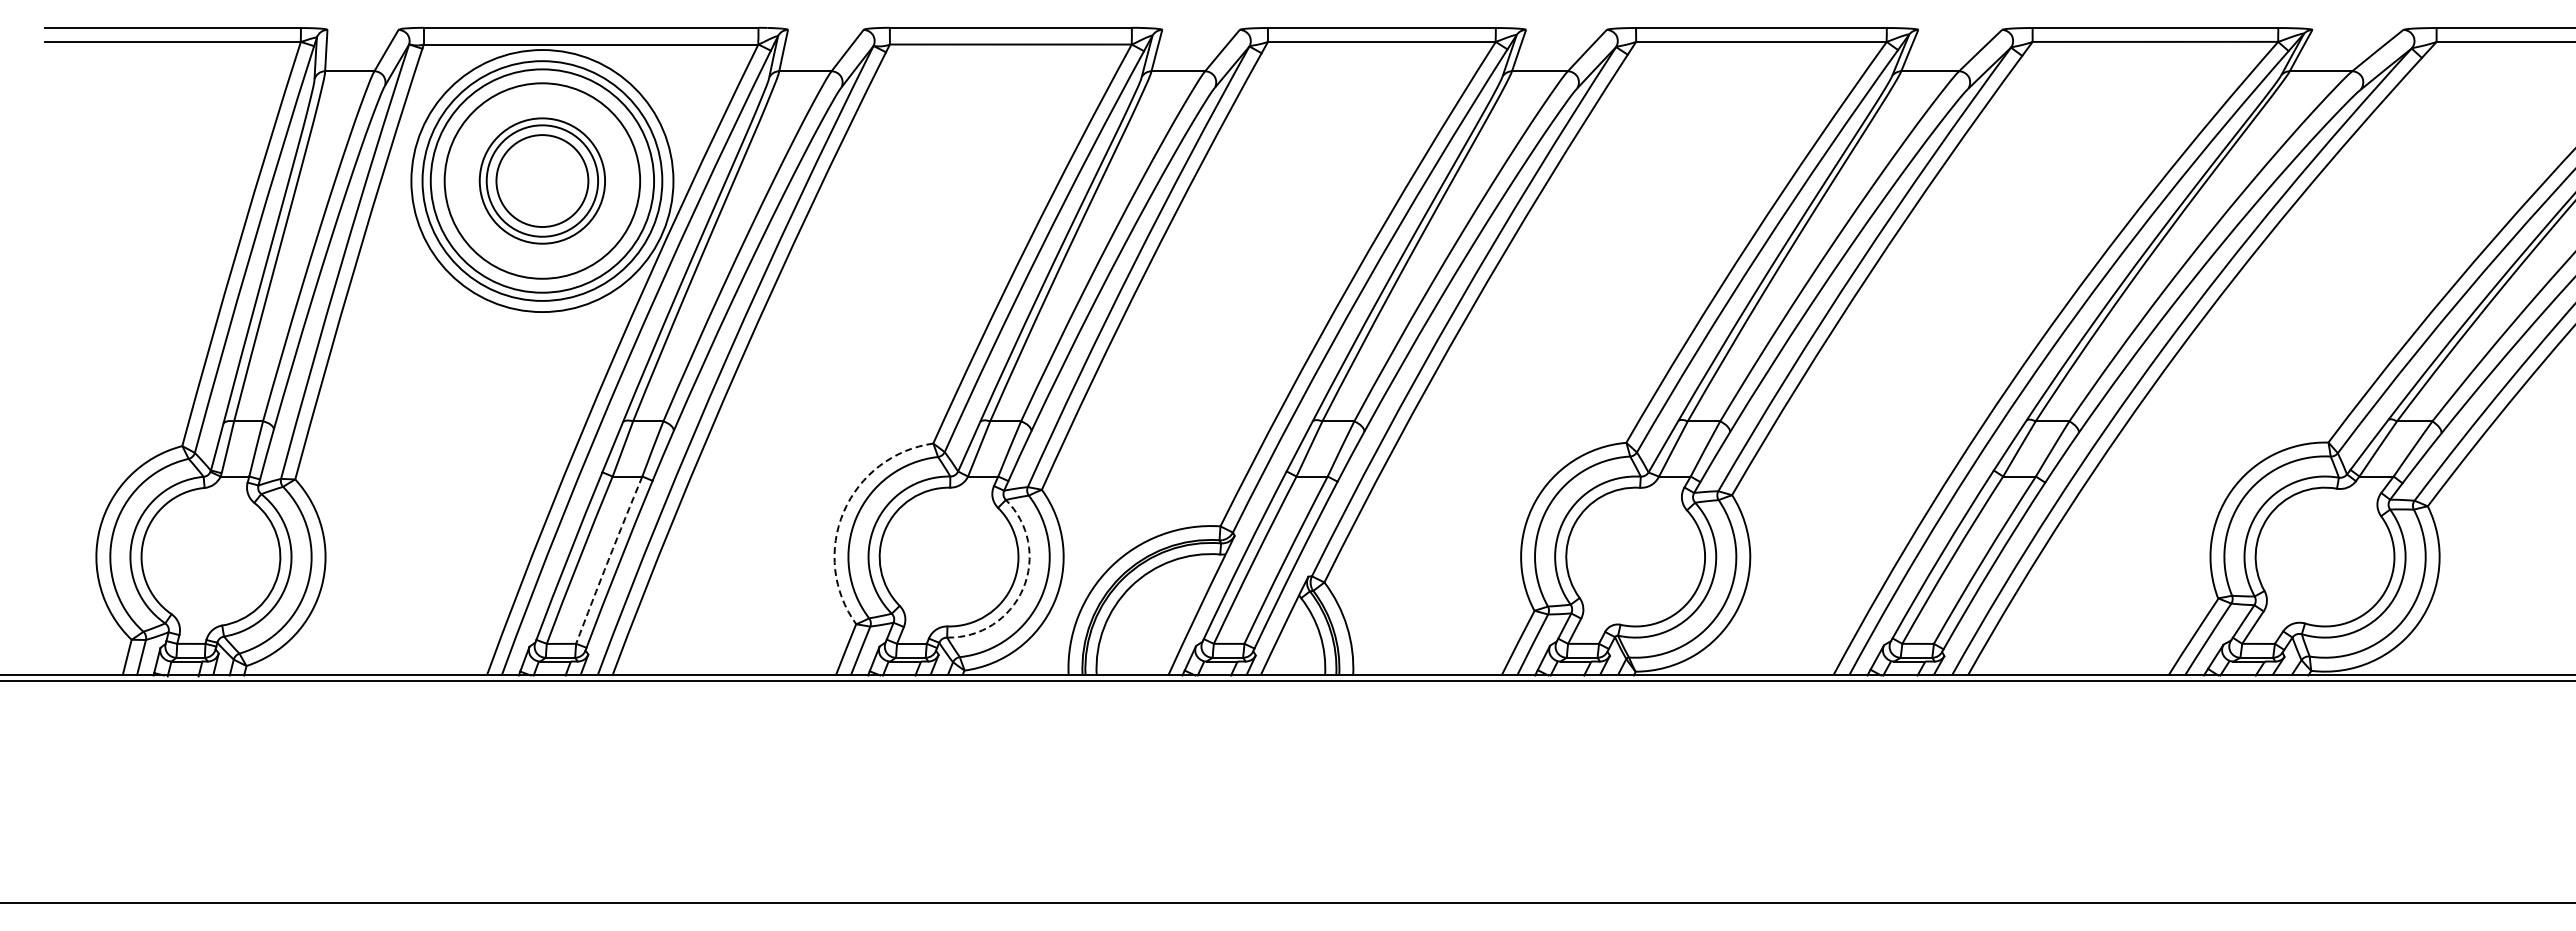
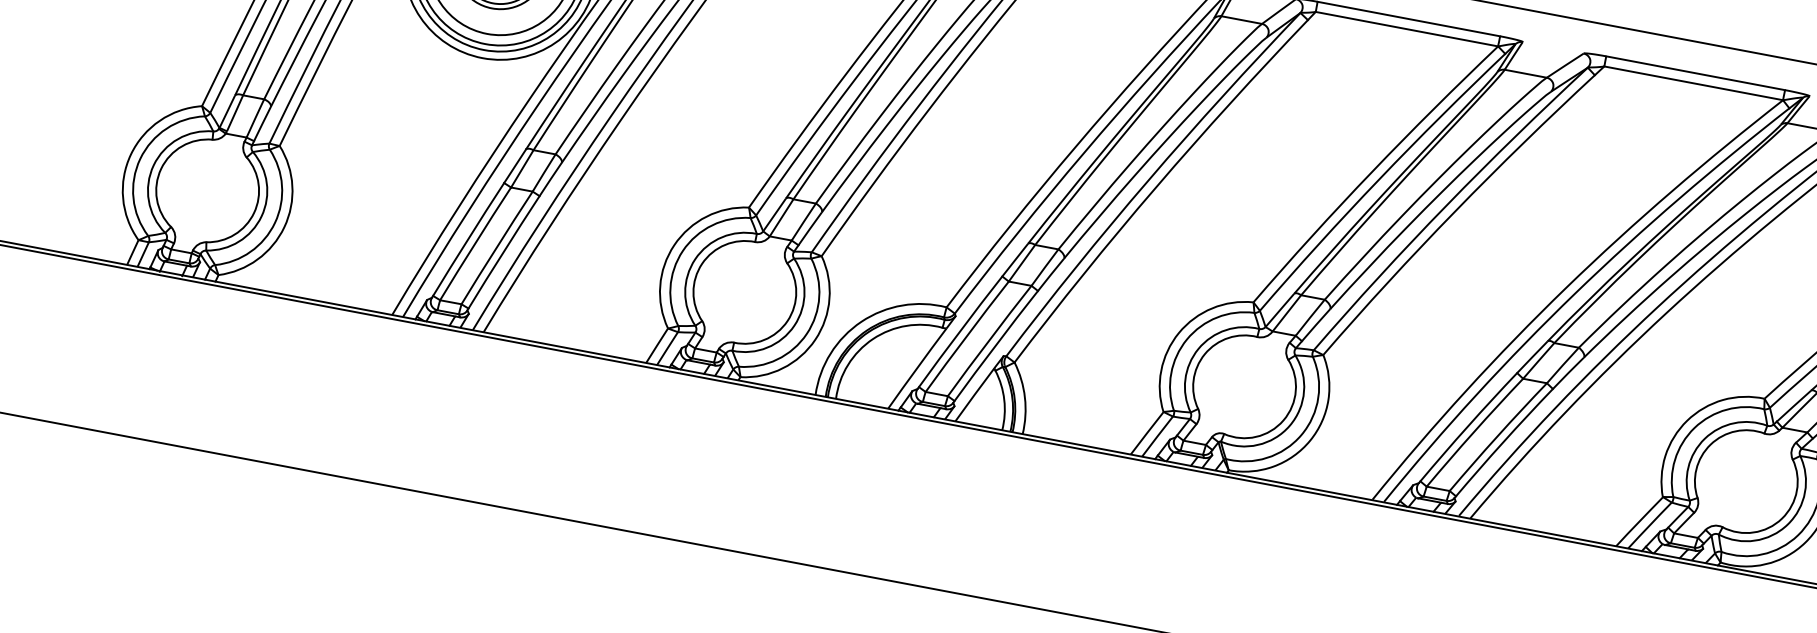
arc: (843, 512) -> (674, 245), dashed -> solid
arc: (608, 559) -> (496, 247), dashed -> solid
arc: (1023, 588) -> (794, 325), dashed -> solid

